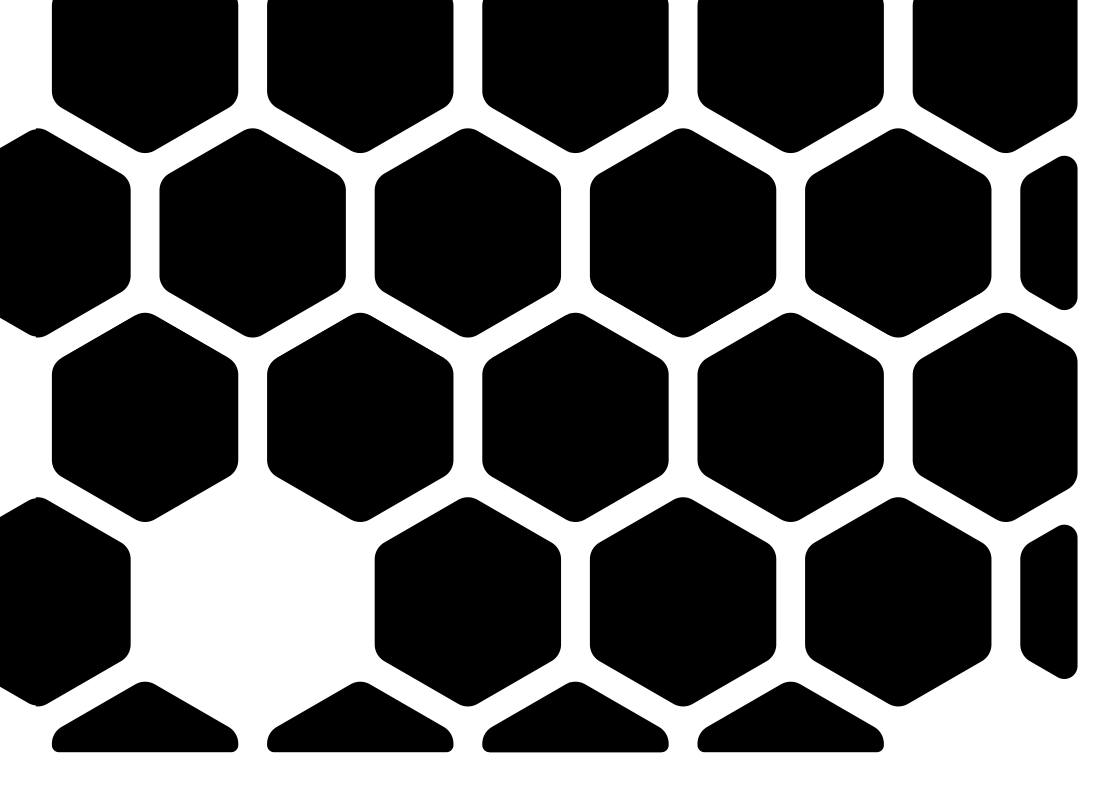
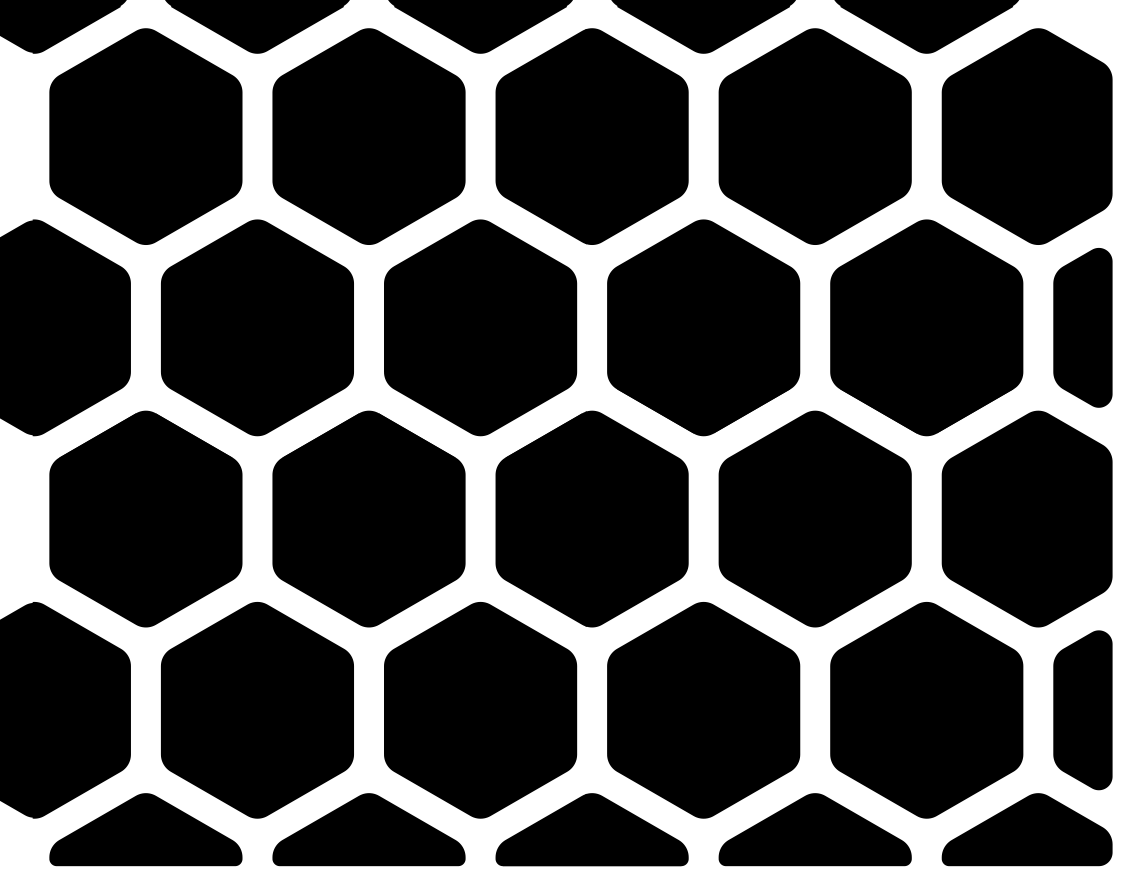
part: (252, 602) -> (257, 710), added
part: (994, 716) -> (1026, 829), added

